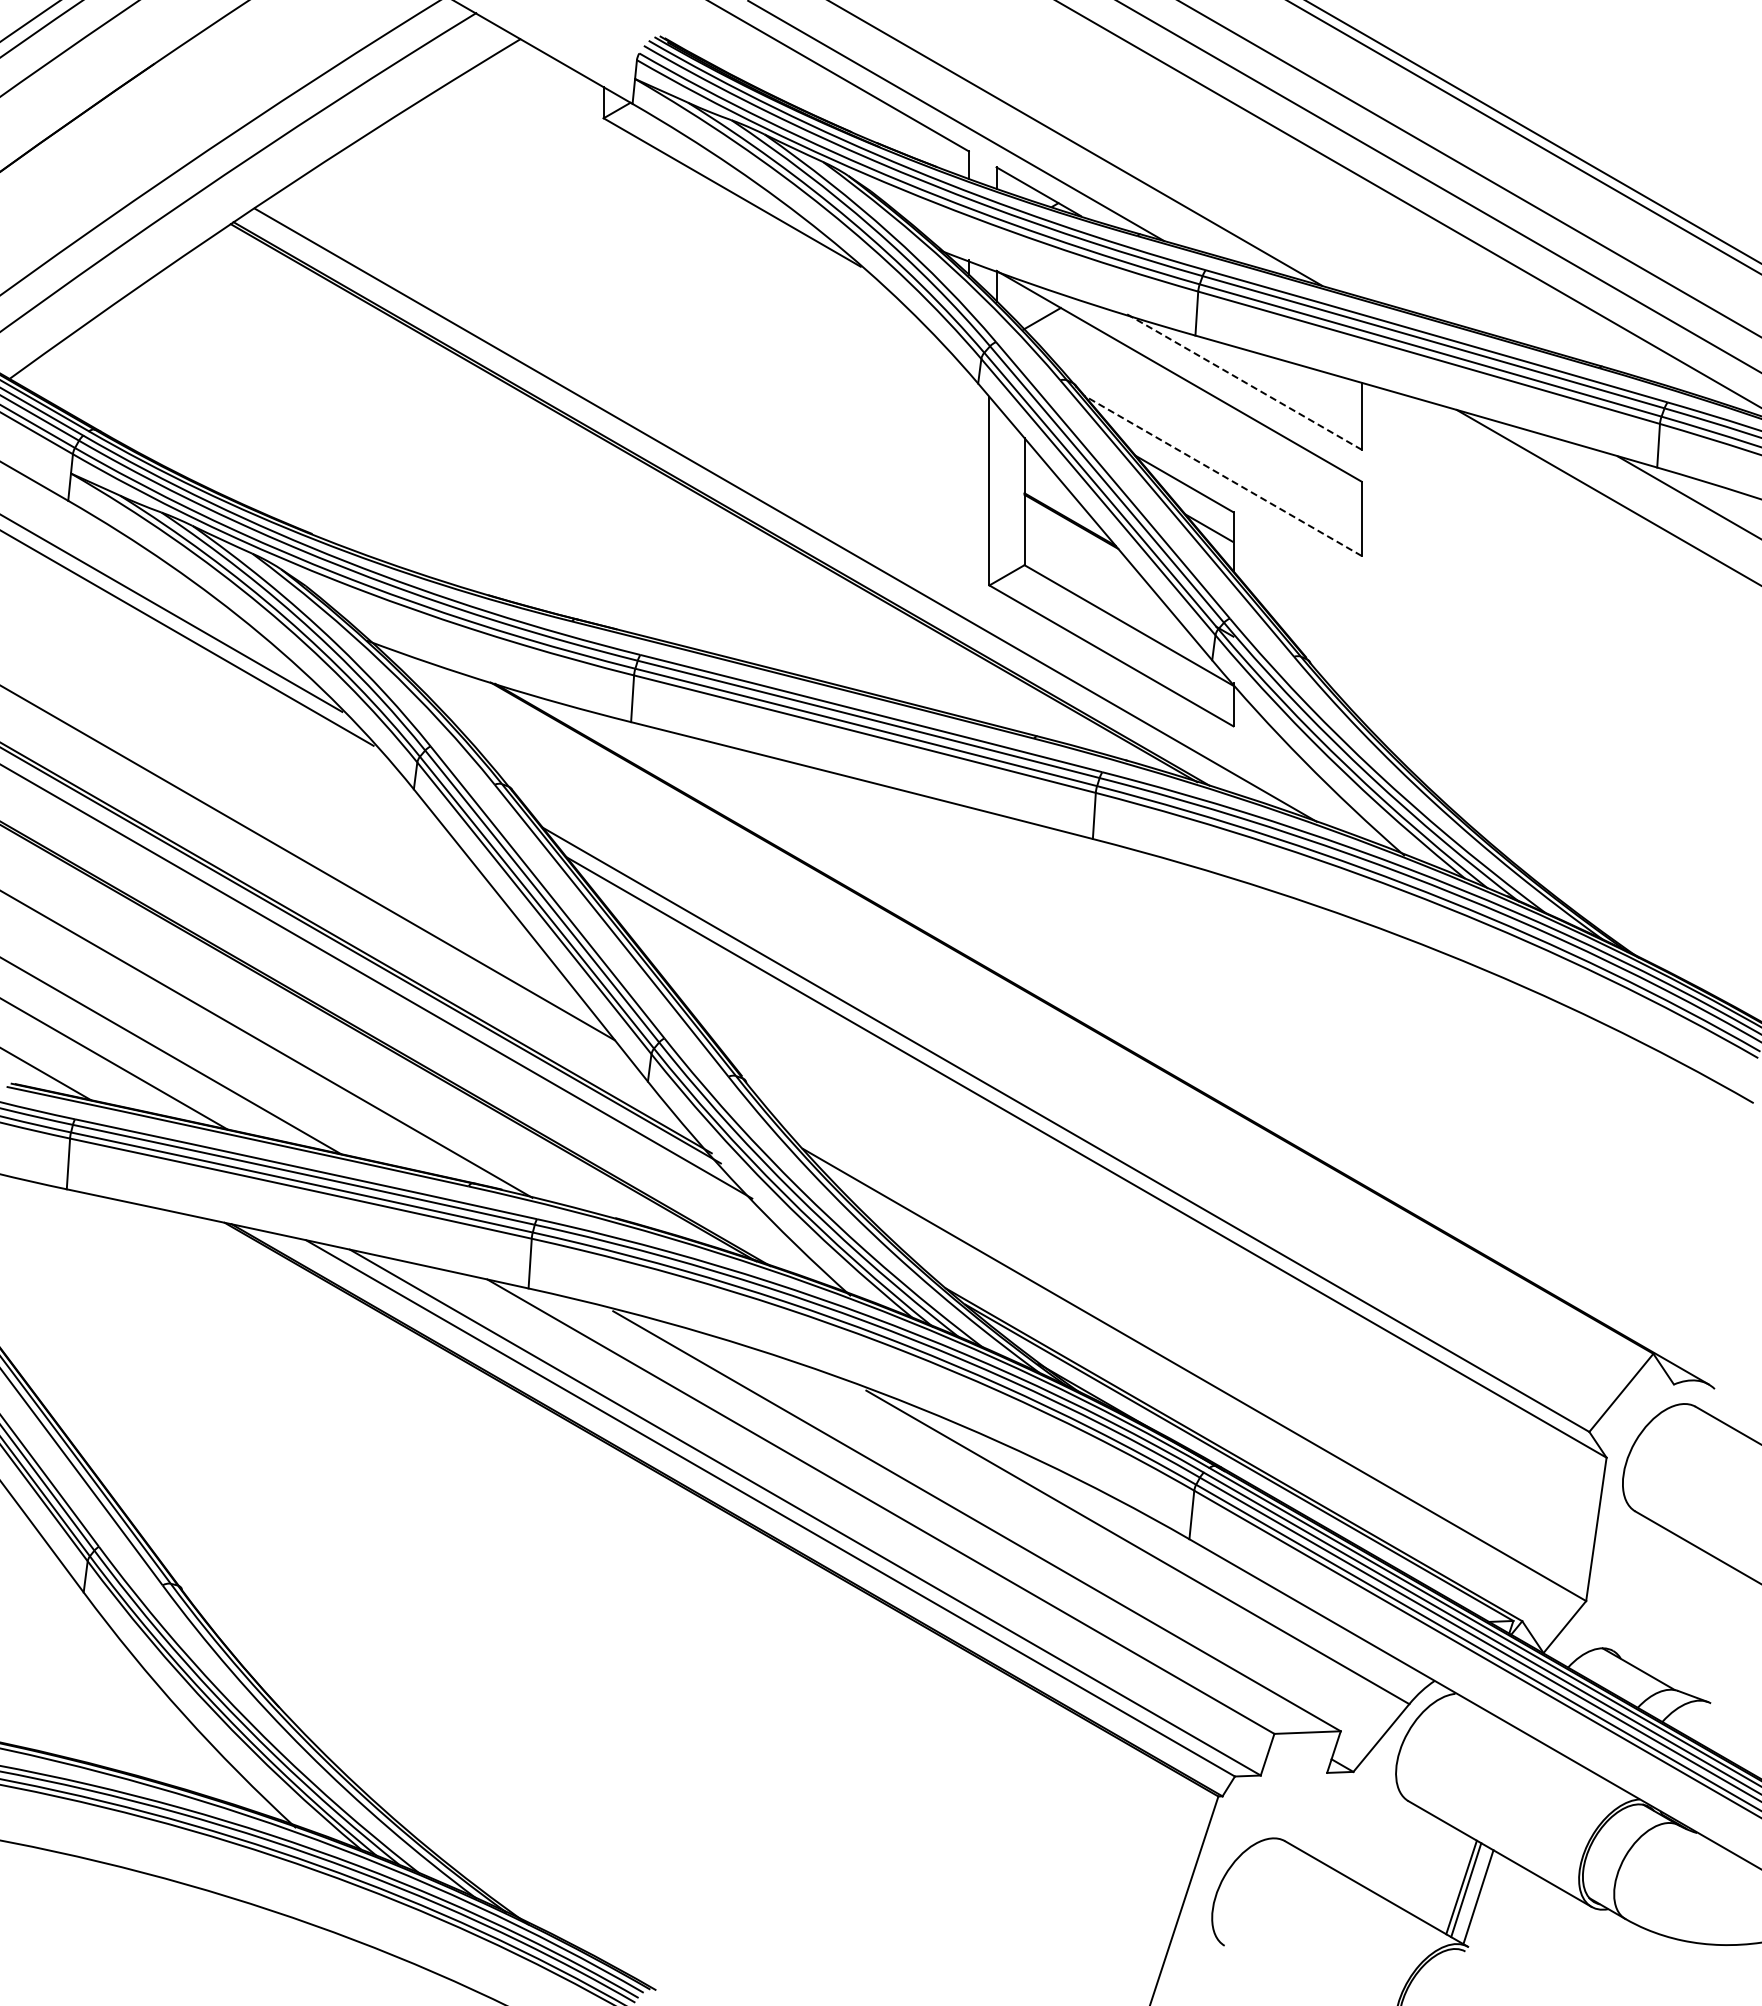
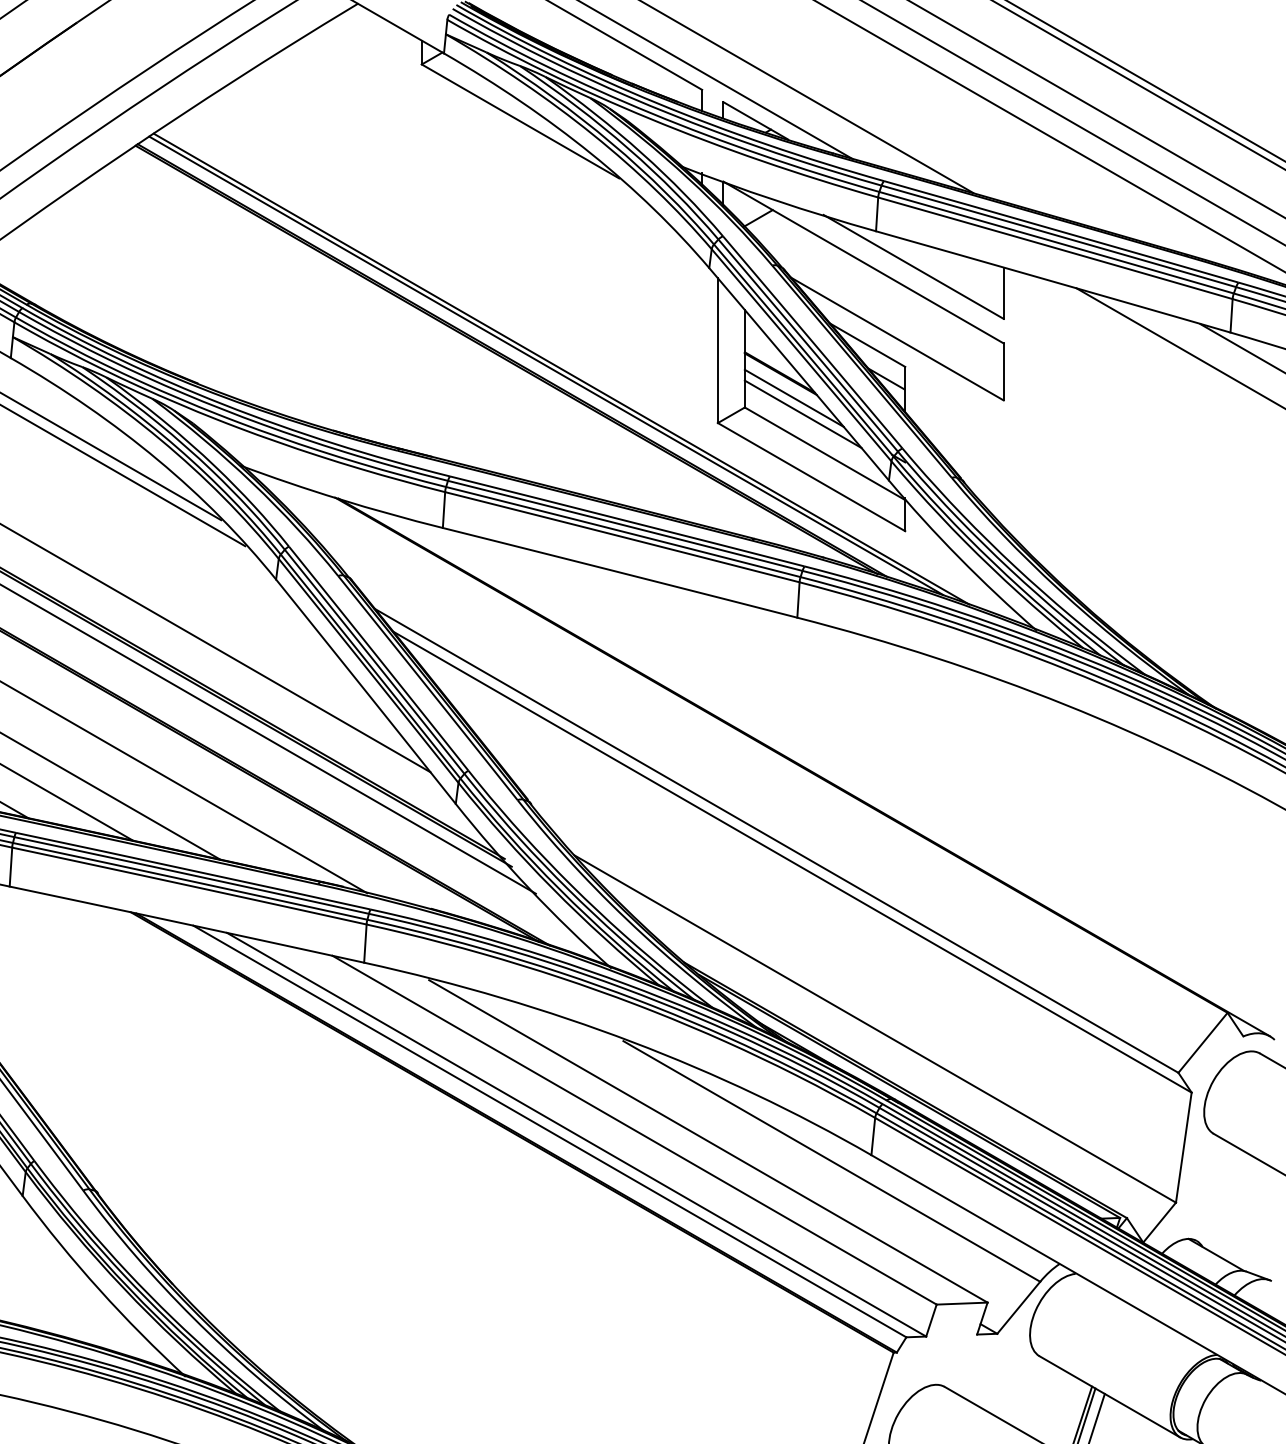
line: (1244, 382) -> (913, 267), dashed -> solid
line: (1222, 475) -> (896, 338), dashed -> solid
line: (765, 510) -> (546, 365), added
line: (1088, 553) -> (793, 398), added
line: (1100, 573) -> (803, 413), added

